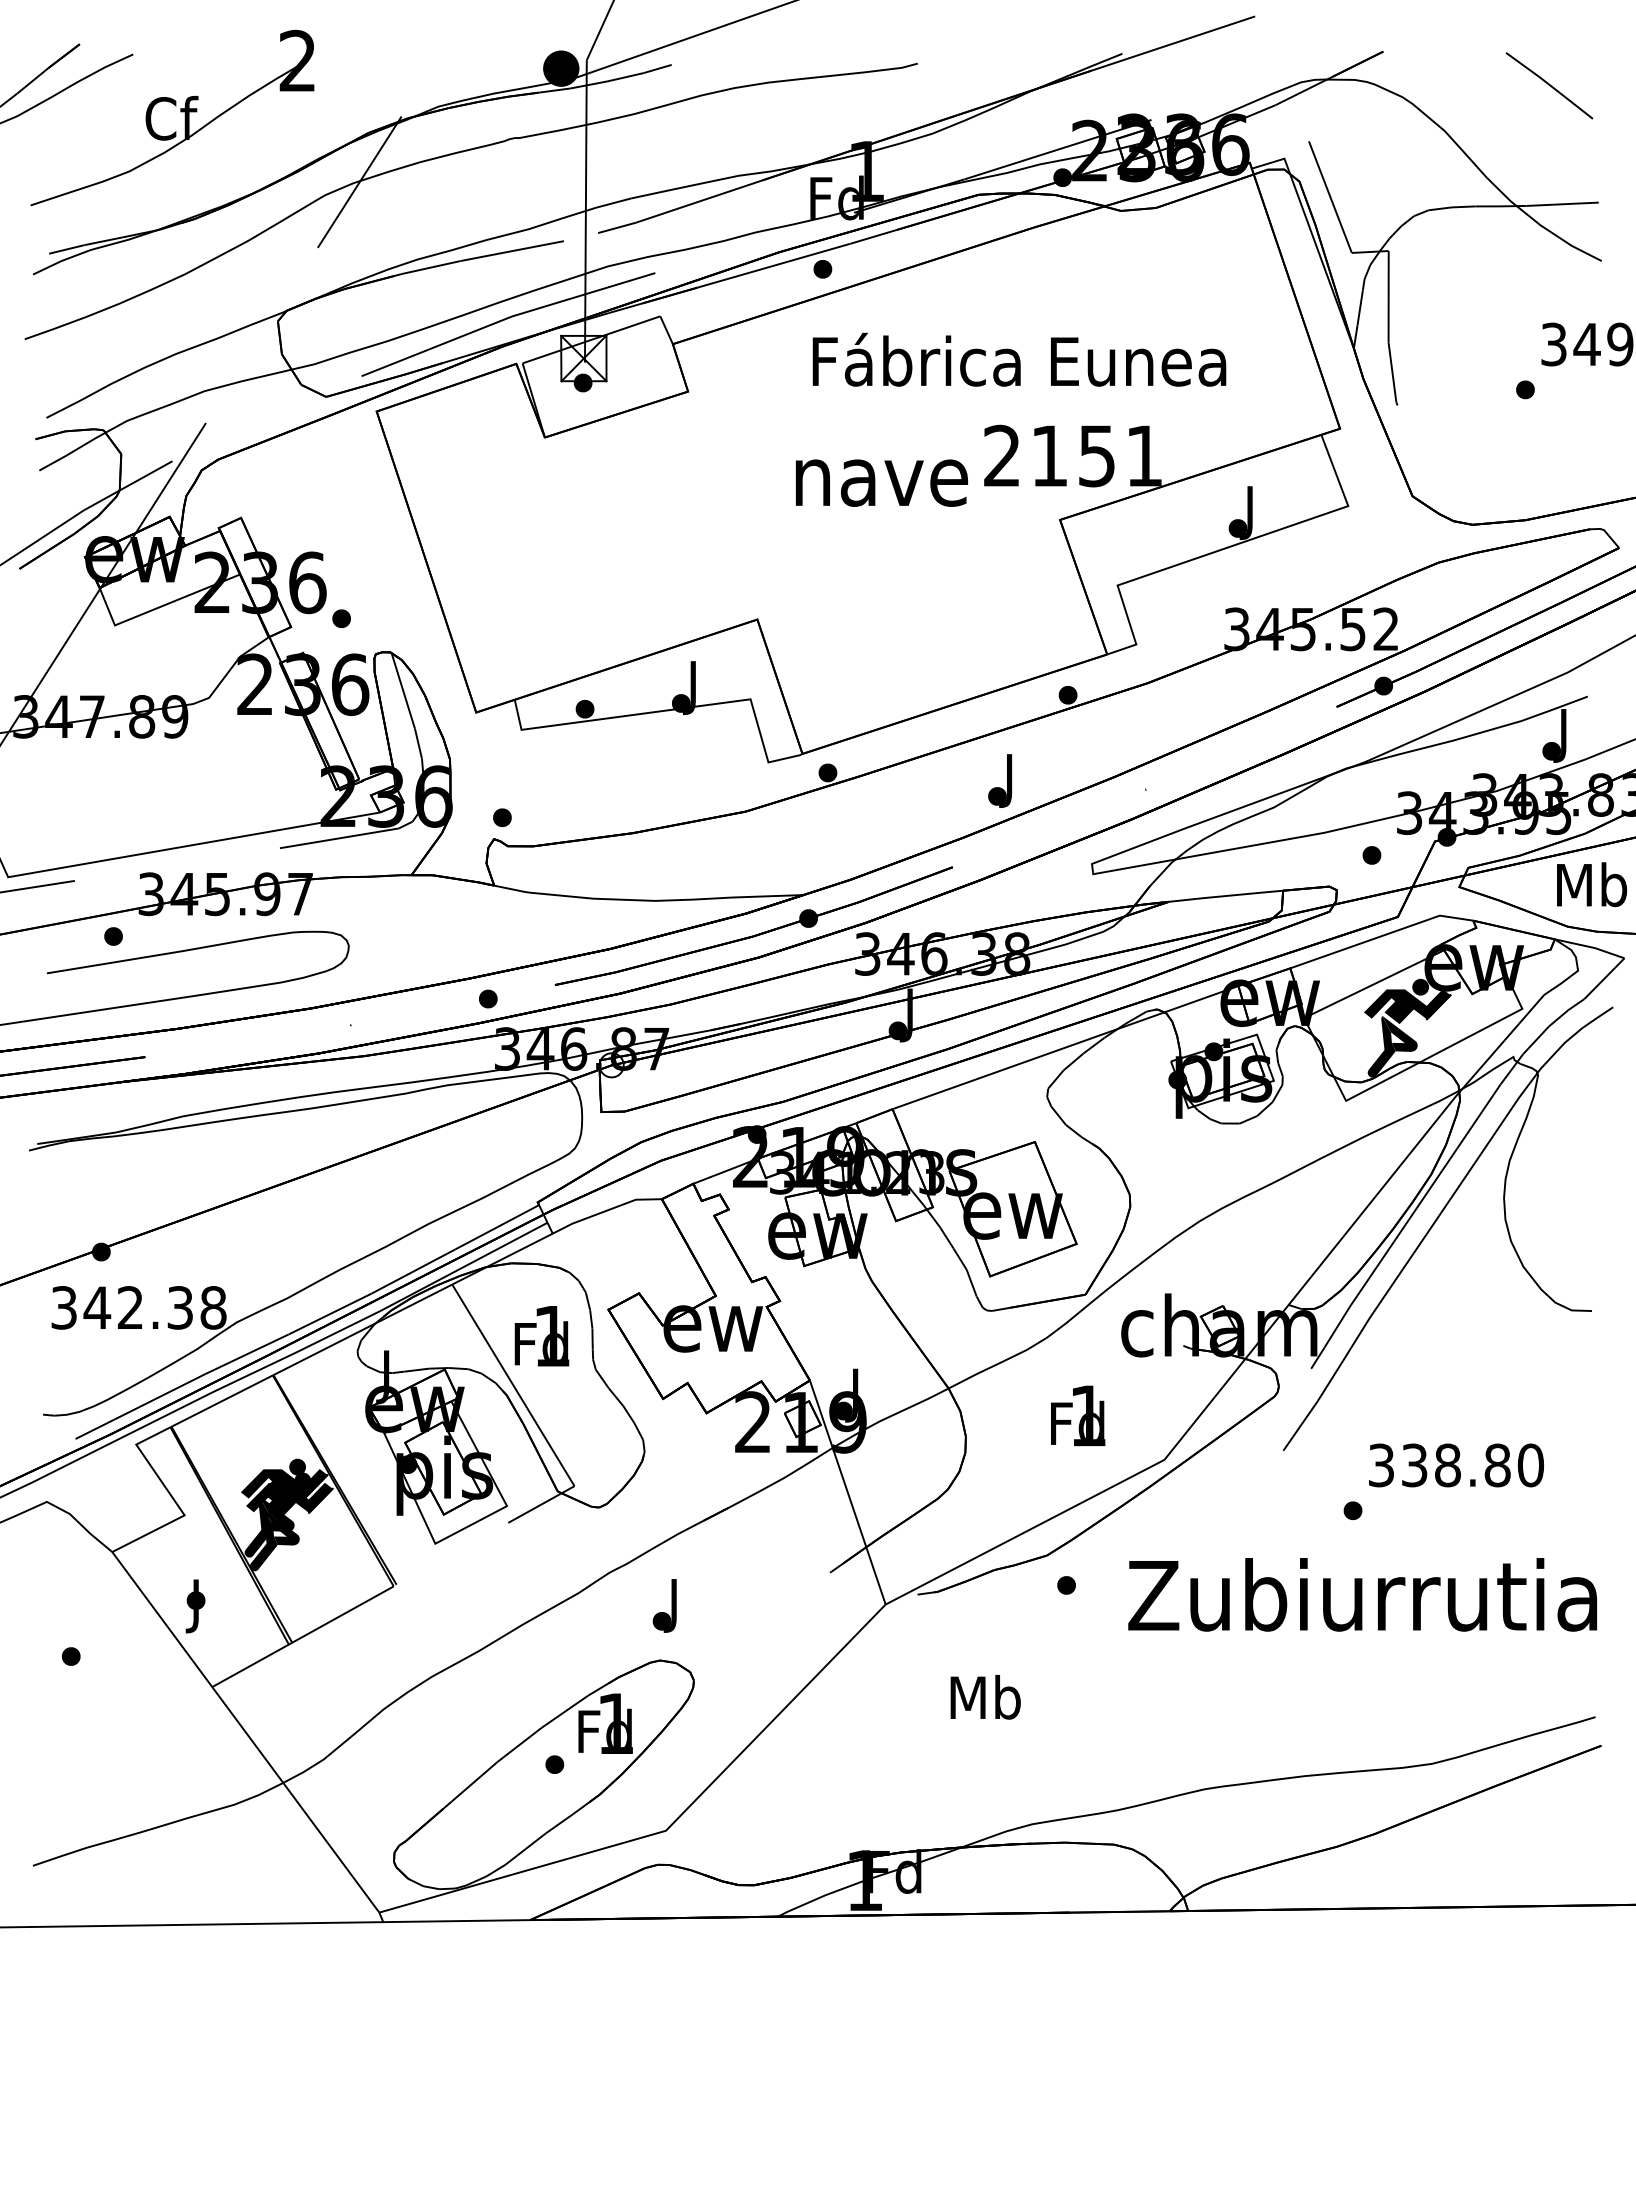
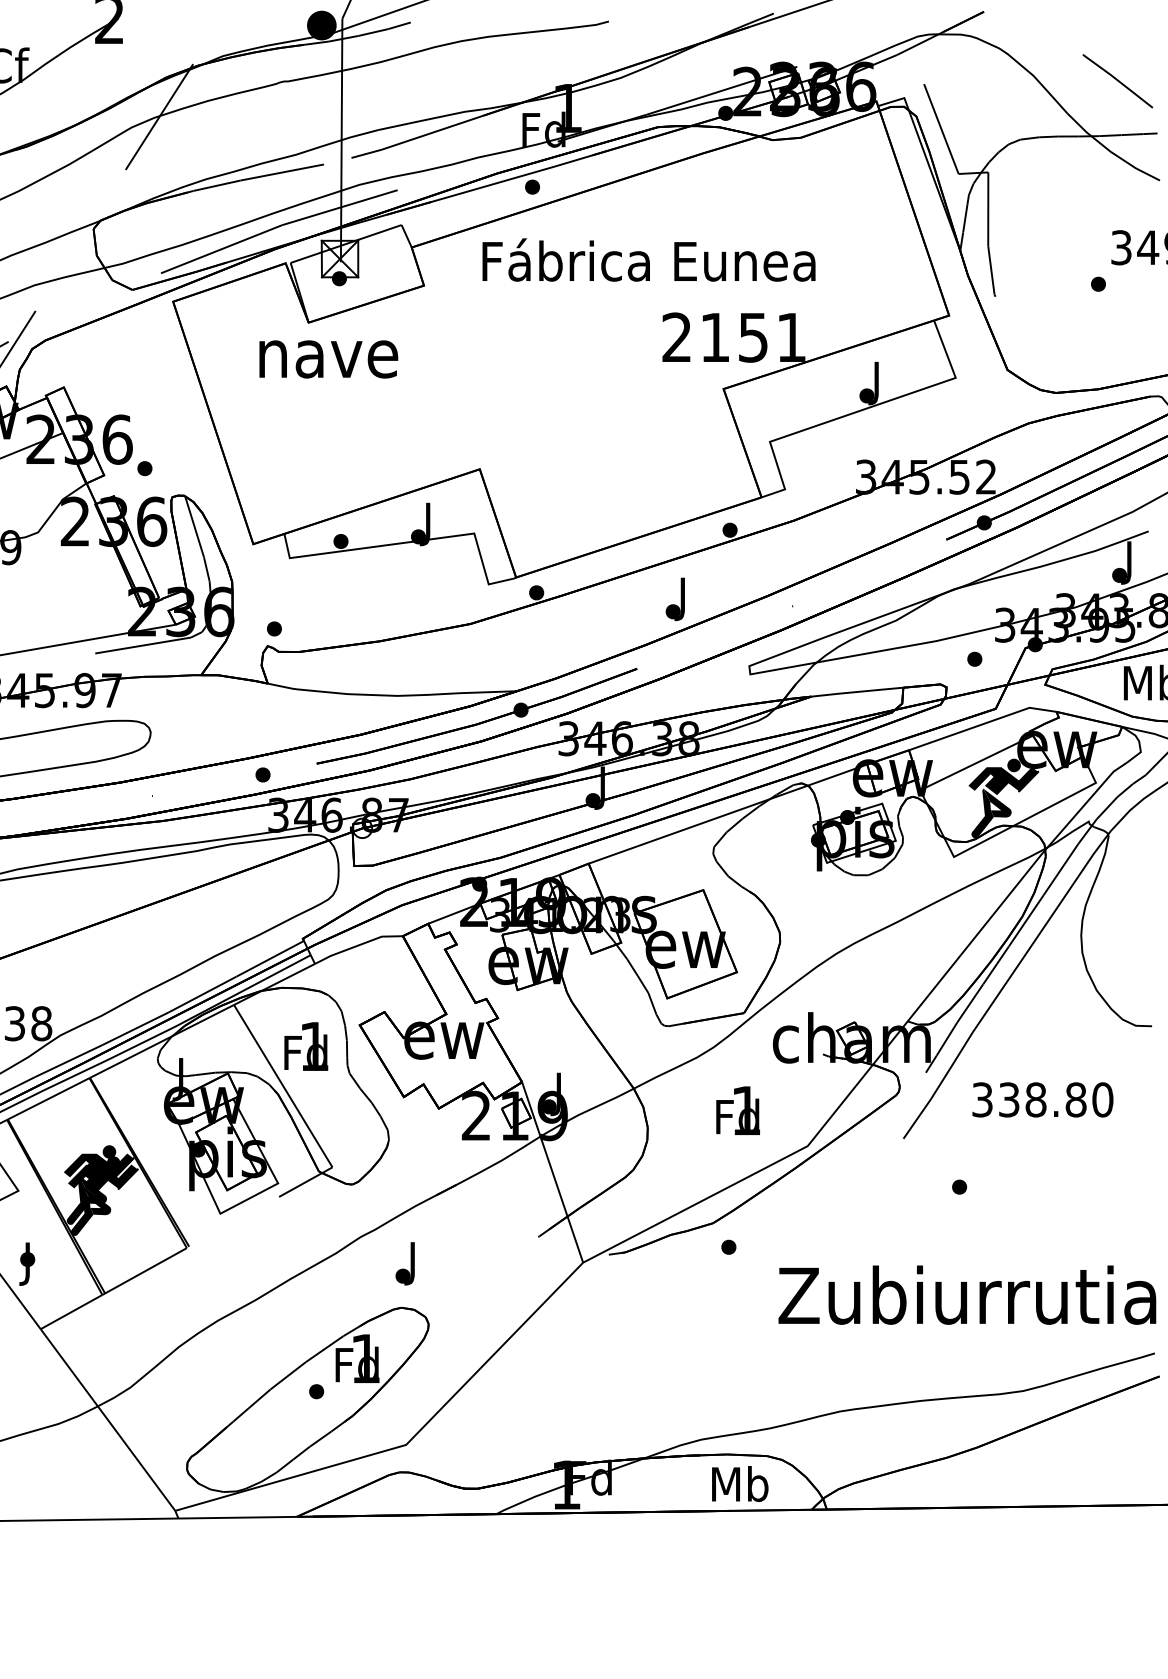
line: (1549, 85) -> (1117, 81), moved
text: (1019, 359) -> (649, 259), moved
text: (881, 482) -> (328, 358), moved
text: (1456, 1465) -> (1042, 1099), moved
text: (1362, 1594) -> (967, 1294), moved
text: (985, 1697) -> (740, 1484), moved

